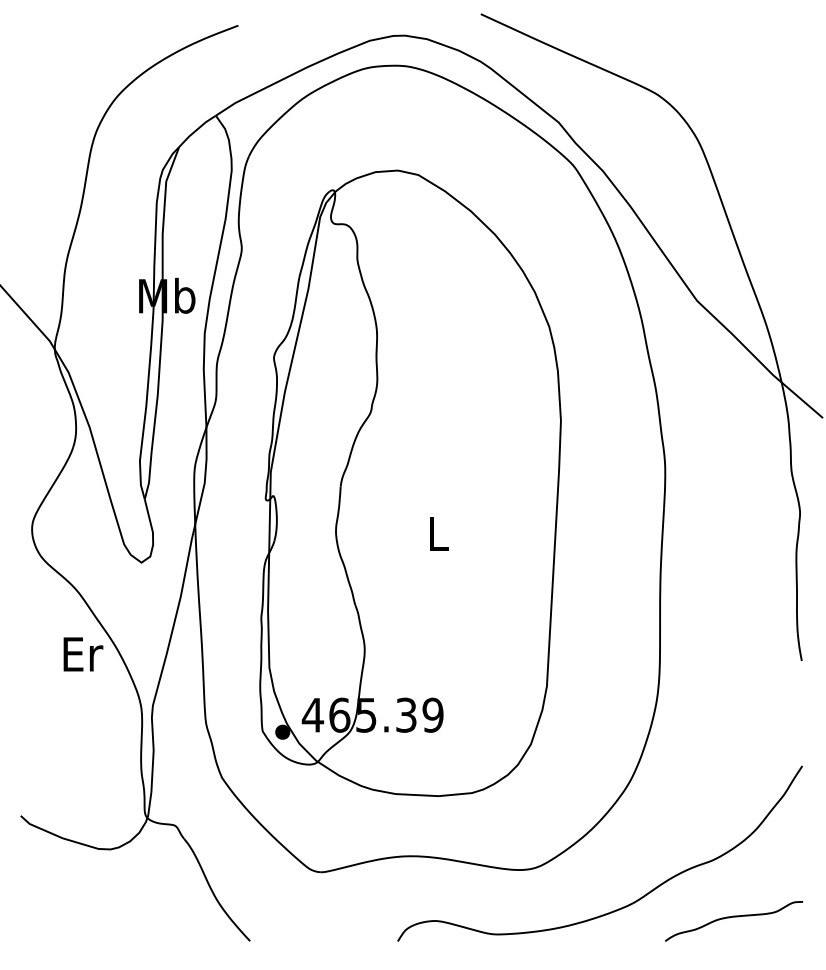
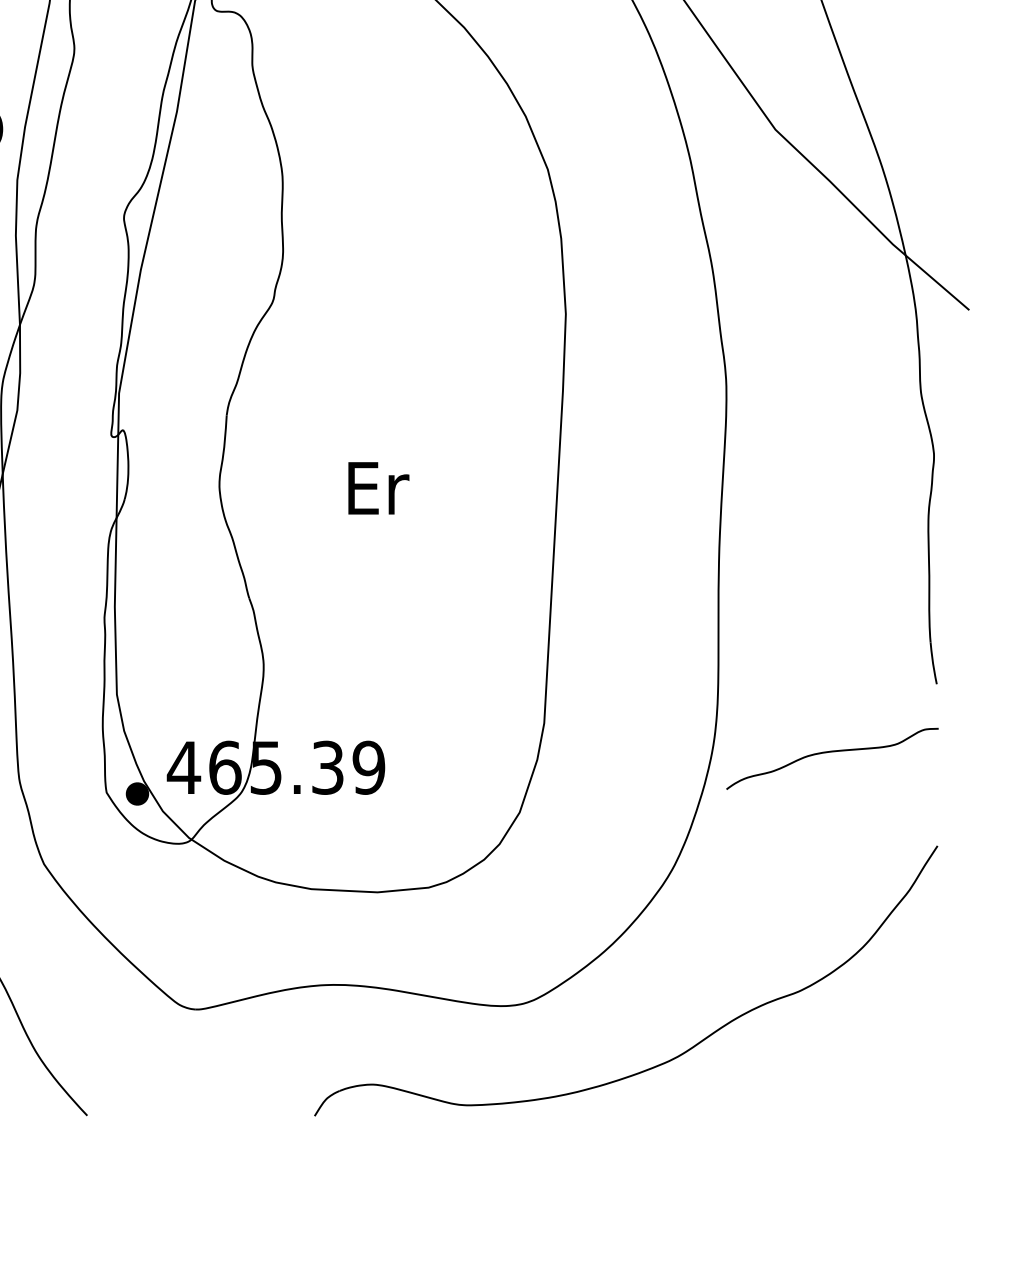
text: (439, 533) -> (378, 487), L -> Er
curve: (733, 917) -> (831, 752), moved

